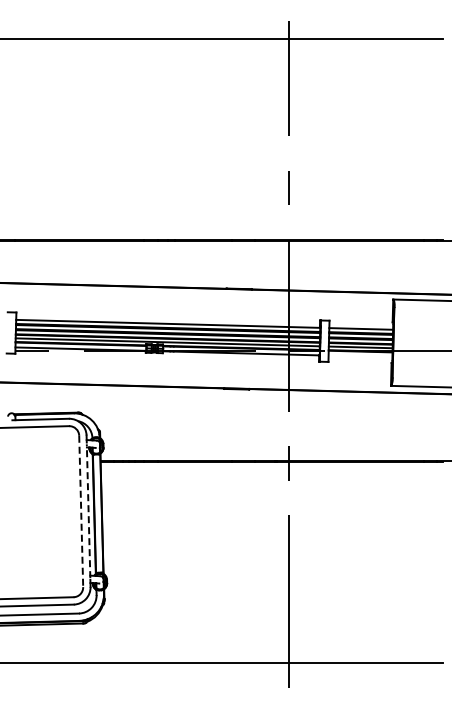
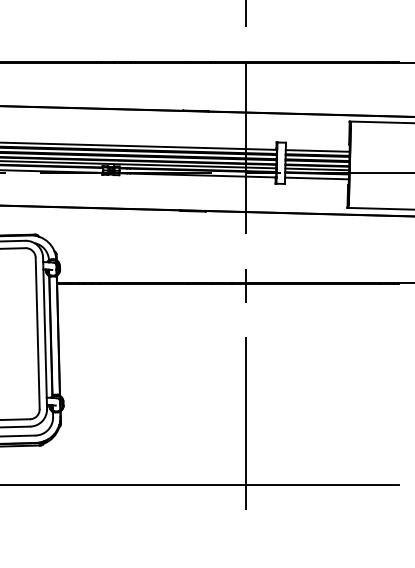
line: (360, 356) -> (317, 178), added
line: (81, 511) -> (38, 333), dashed -> solid
line: (88, 511) -> (45, 333), dashed -> solid

